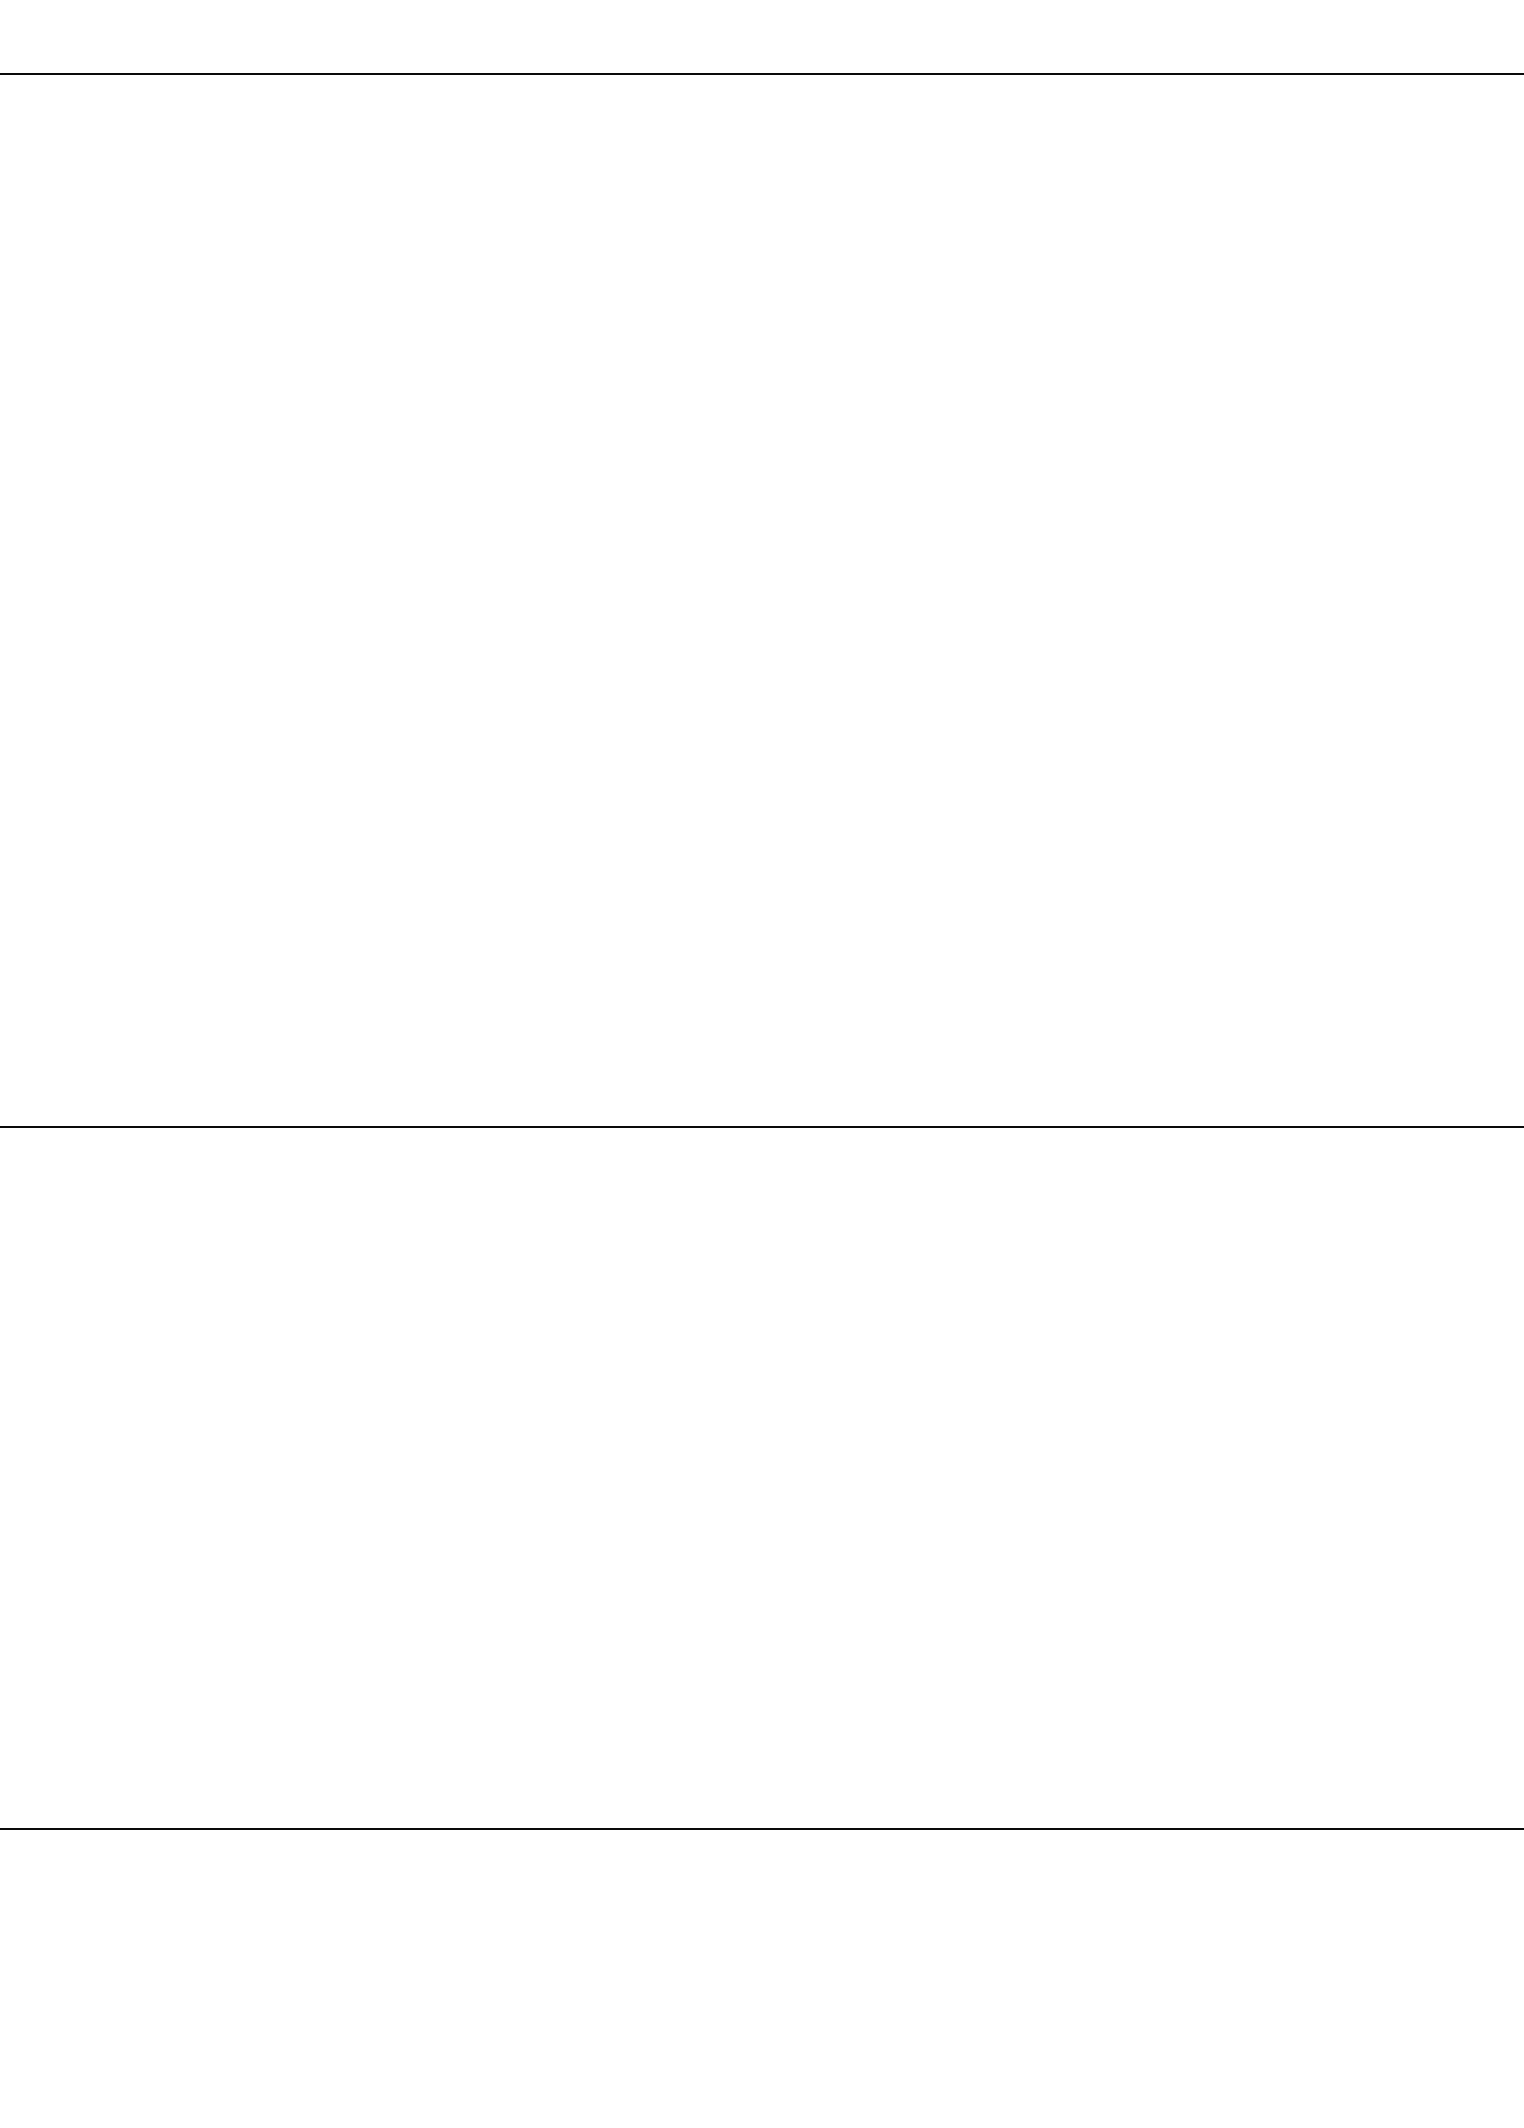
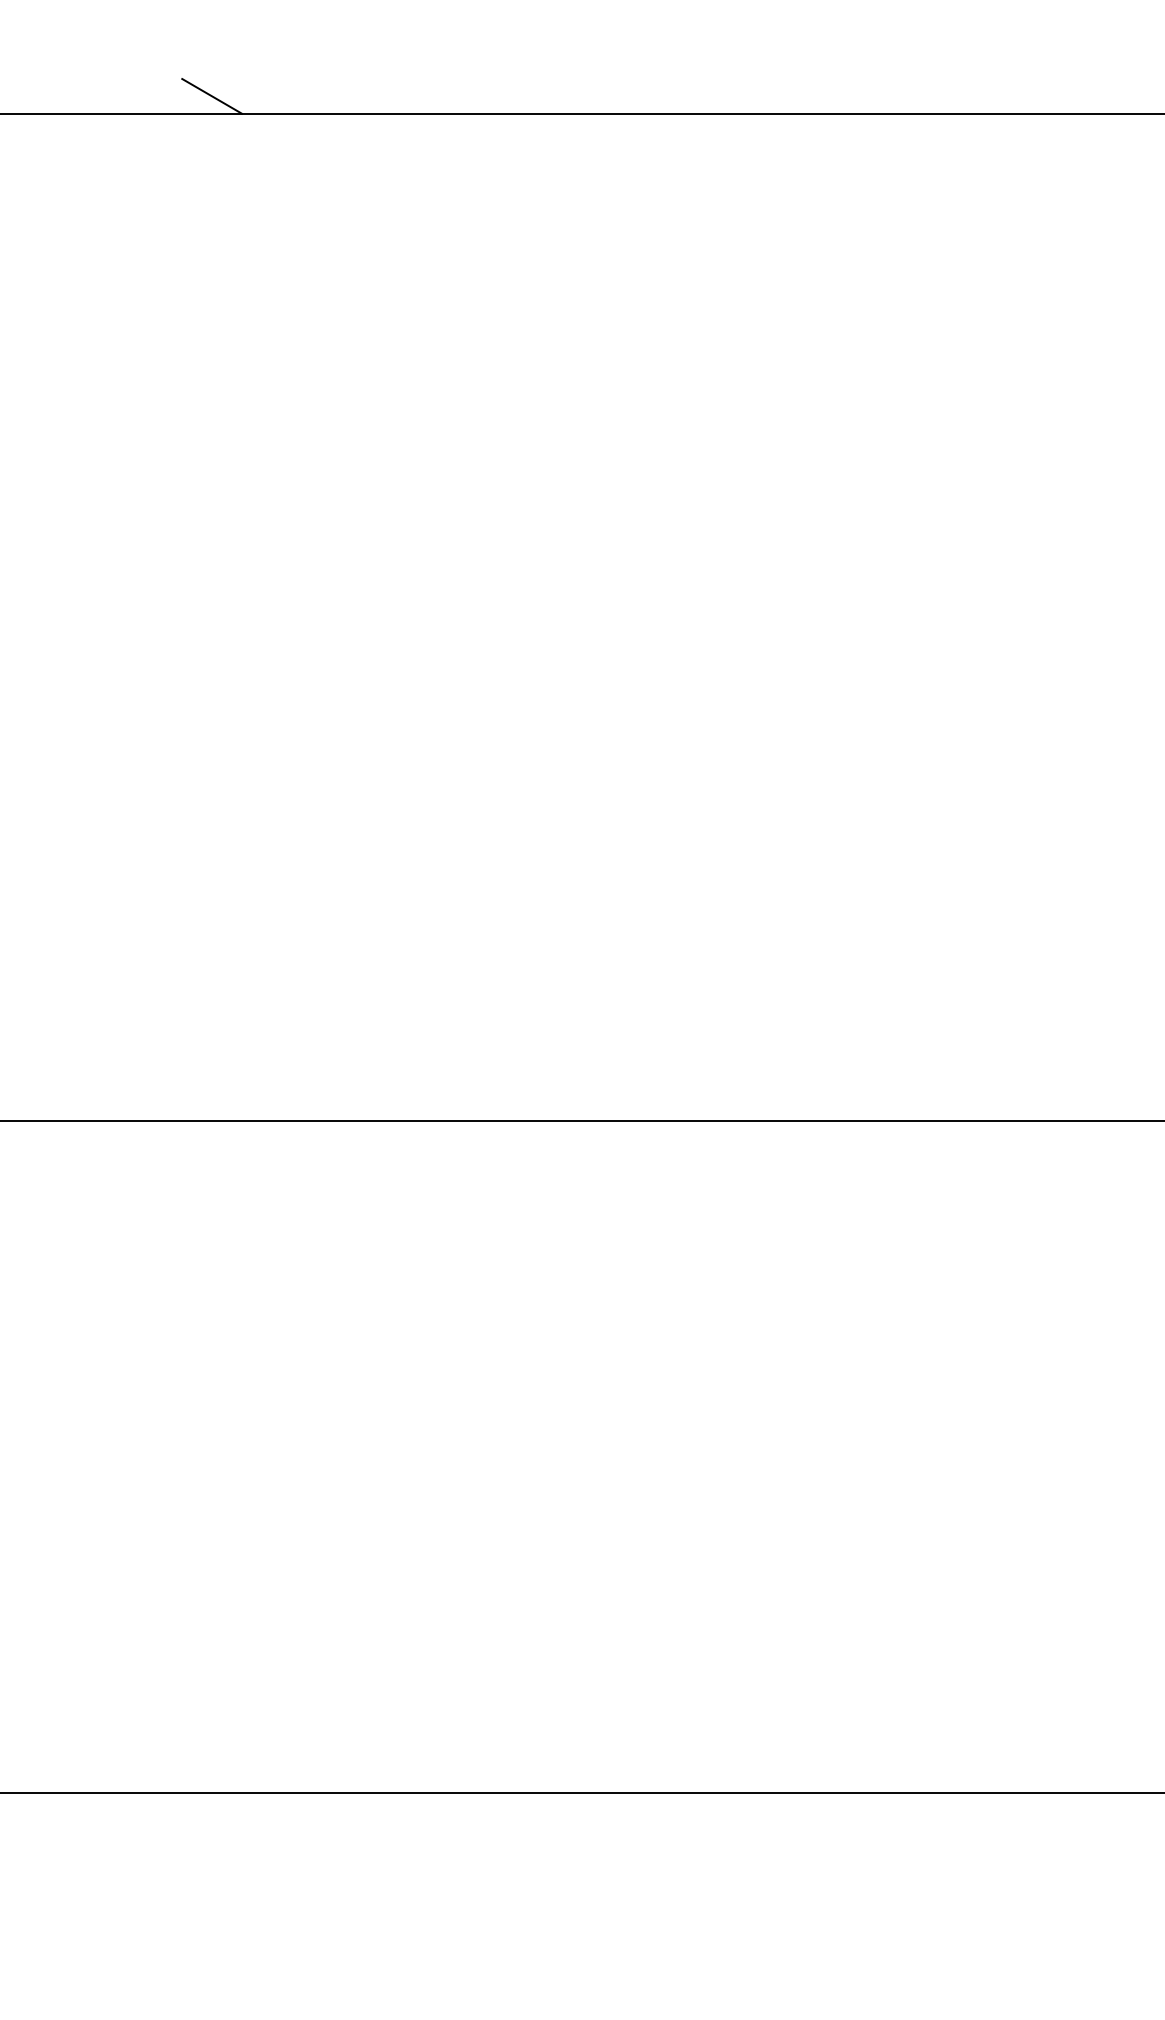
line: (205, 55) -> (211, 95), added

